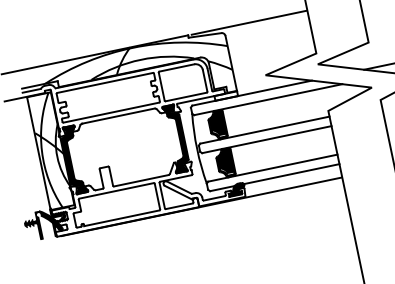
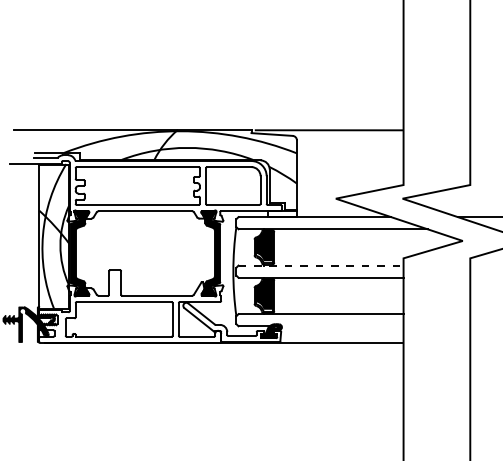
line: (265, 129) -> (321, 265), solid -> dashed
line: (291, 174) -> (342, 326), removed

